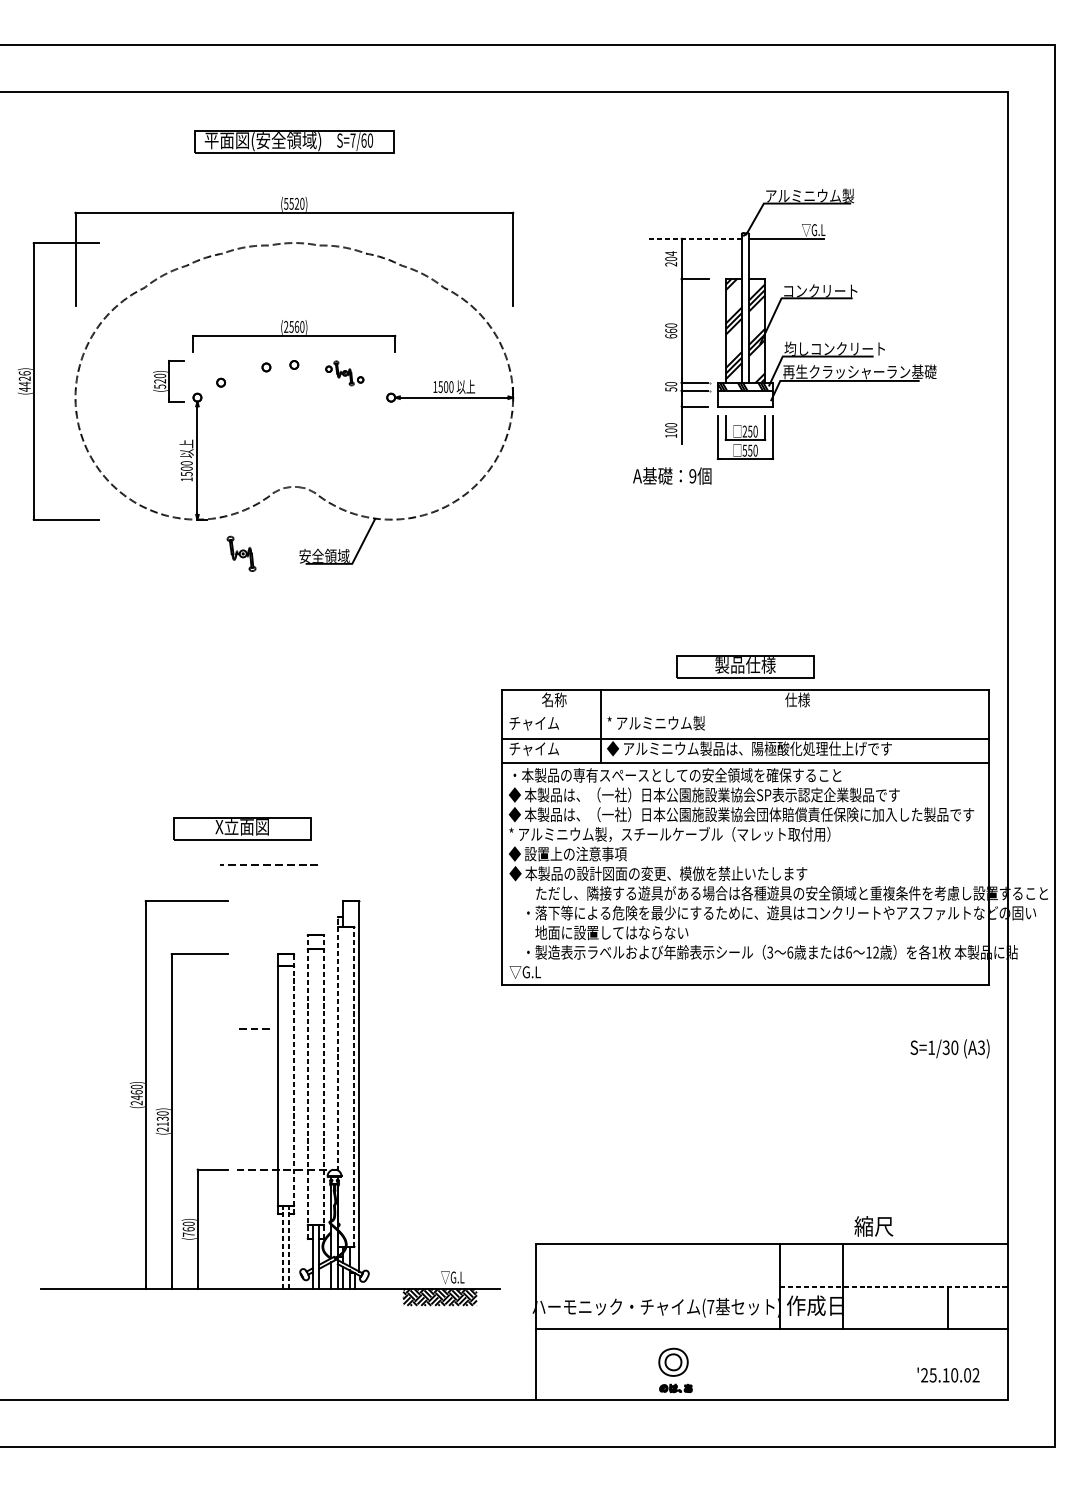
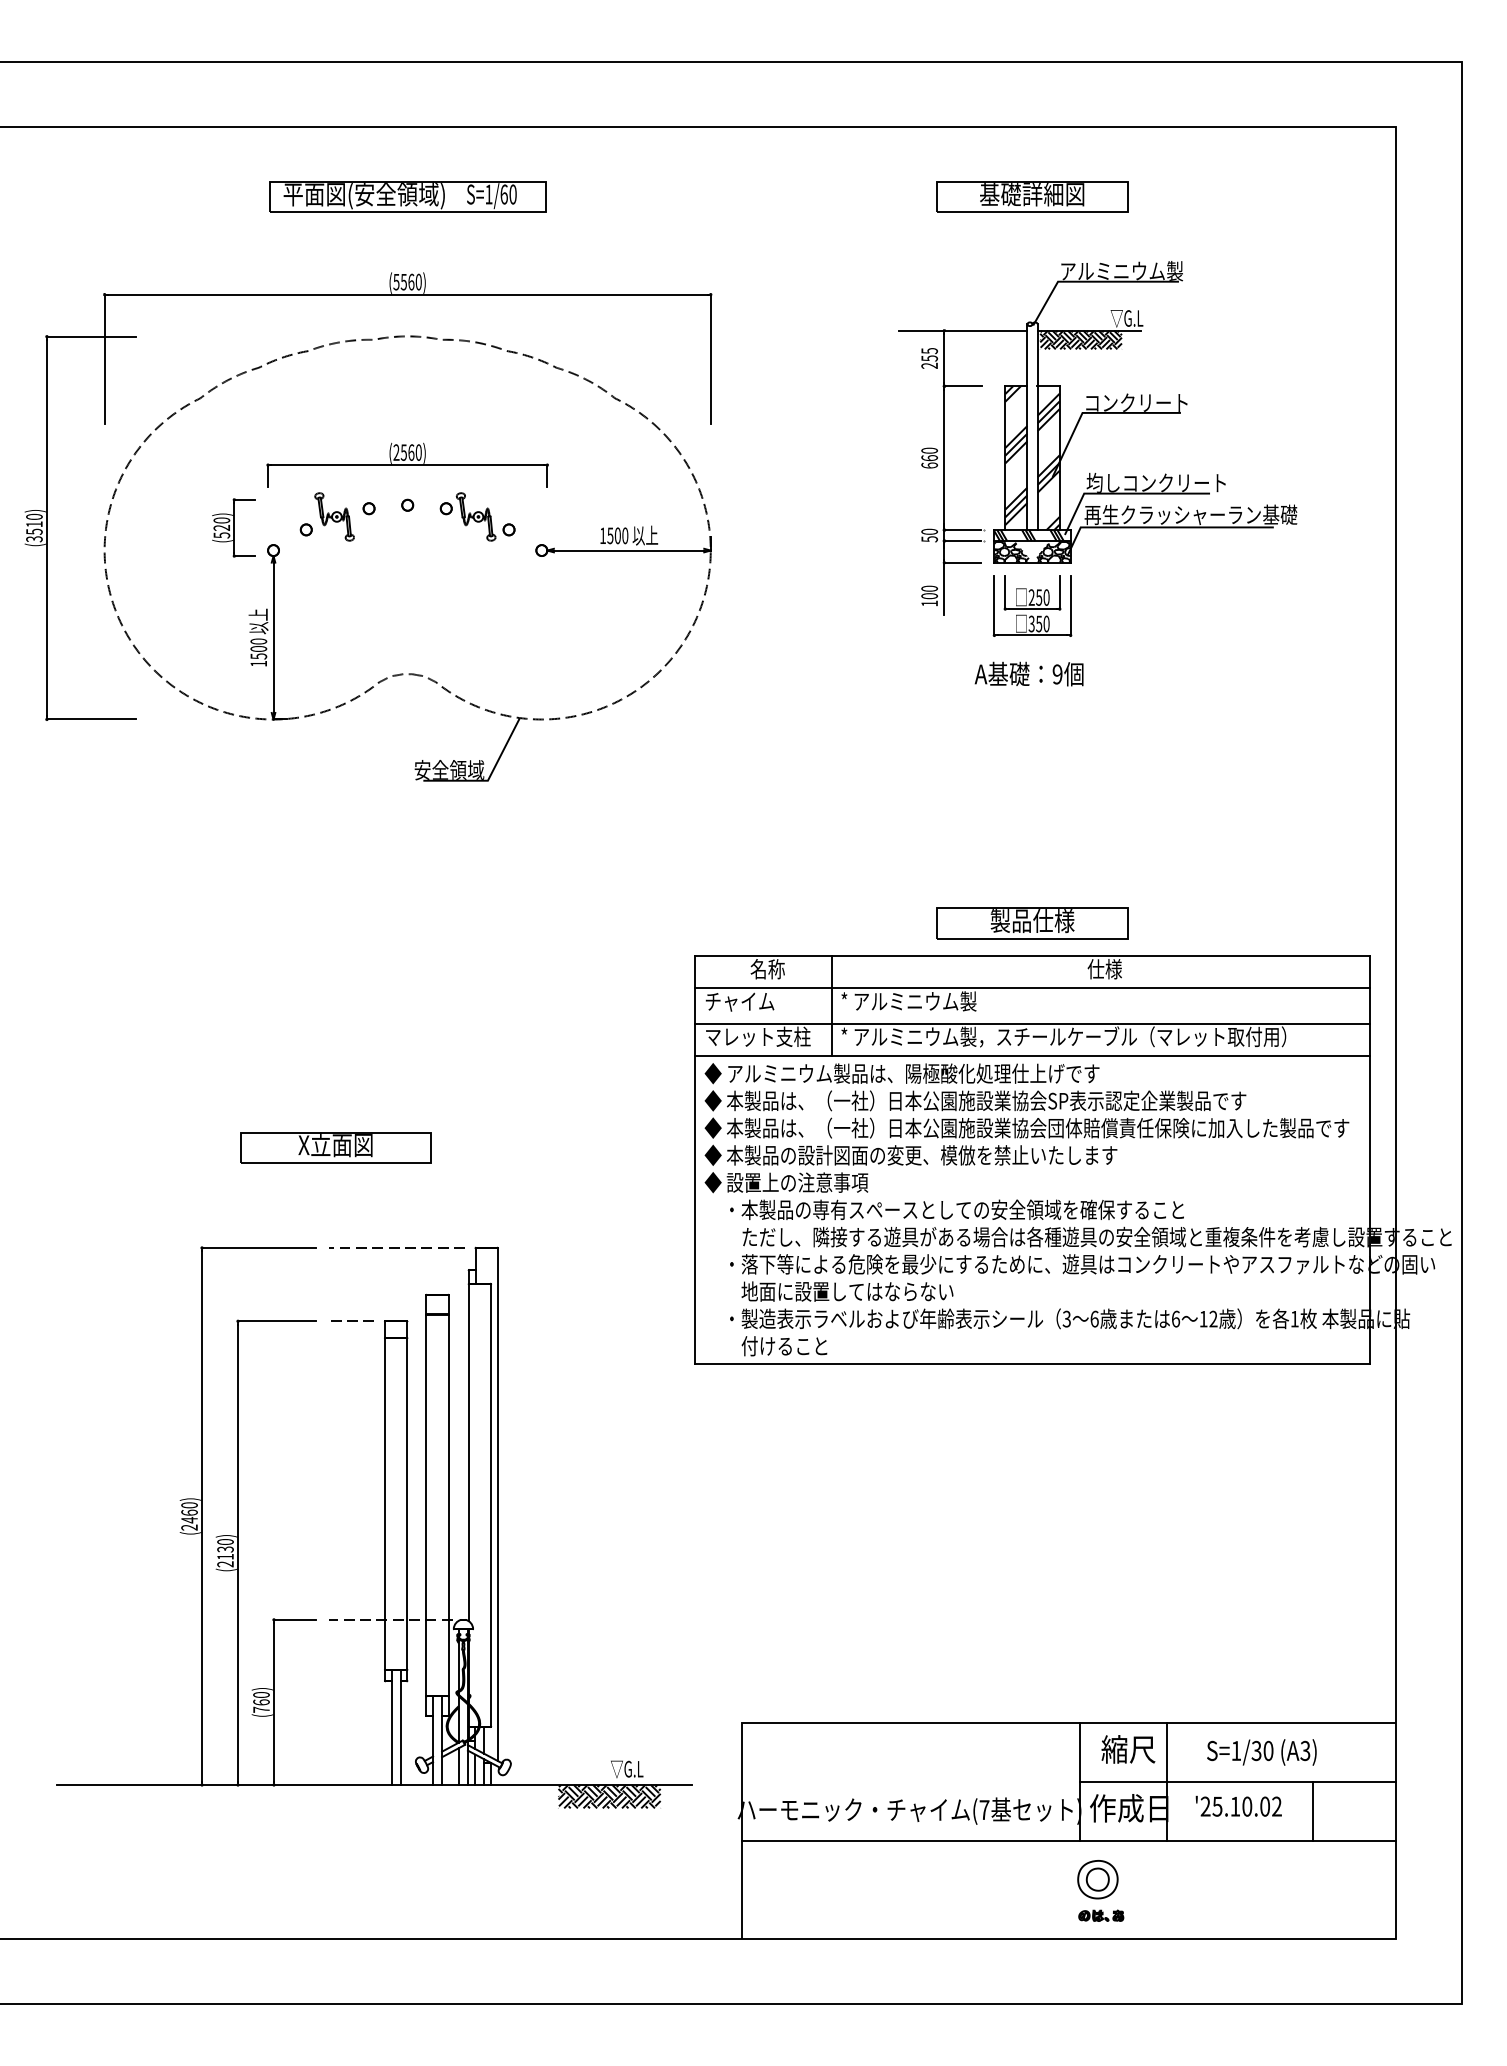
text: (352, 140) -> (488, 194), S=7/60 -> S=1/60
part: (745, 142) -> (1032, 196), added
text: (297, 203) -> (411, 281), (5520) -> (5560)
line: (695, 238) -> (963, 330), dashed -> solid
hatch: (780, 245) -> (1080, 339), added
text: (671, 256) -> (929, 354), 204 -> 255
part: (344, 373) -> (477, 516), size x1.43
text: (24, 381) -> (34, 527), (4426) -> (3510)
hatch: (730, 398) -> (1011, 551), added
hatch: (760, 398) -> (1053, 551), added
text: (744, 450) -> (1031, 623), 550 -> 350
text: (671, 475) -> (1028, 673), moved
part: (241, 553) -> (334, 516), moved
line: (745, 713) -> (1032, 988), added
text: (546, 748) -> (757, 1036), チャイム -> マレット支柱
text: (767, 748) -> (1063, 1036), ◆ アルミニウム製品は、陽極酸化処理仕上げです -> * アルミニウム製，スチールケーブル（マレット取付用）
text: (674, 775) -> (934, 1073), ・本製品の専有スペースとしての安全領域を確保すること -> ◆ アルミニウム製品は、陽極酸化処理仕上げです
text: (669, 833) -> (927, 1154), * アルミニウム製，スチールケーブル（マレット取付用） -> ◆ 本製品の設計図面の変更、模倣を禁止いたします
line: (268, 864) -> (396, 1247), moved
text: (681, 873) -> (944, 1209), ◆ 本製品の設計図面の変更、模倣を禁止いたします -> ・本製品の専有スペースとしての安全領域を確保すること
text: (553, 972) -> (766, 1346), ▽G.L -> 付けること
line: (254, 1027) -> (352, 1320), moved
line: (338, 1043) -> (468, 1445), dashed -> solid
text: (949, 1048) -> (1261, 1752), moved
line: (294, 1084) -> (407, 1501), dashed -> solid
line: (307, 1086) -> (426, 1504), dashed -> solid
line: (323, 1086) -> (448, 1504), dashed -> solid
line: (354, 1086) -> (490, 1504), dashed -> solid
text: (873, 1226) -> (1128, 1749), moved
line: (282, 1247) -> (391, 1727), dashed -> solid
line: (289, 1247) -> (400, 1727), dashed -> solid
line: (894, 1286) -> (1238, 1781), dashed -> solid
part: (675, 1370) -> (1100, 1890), moved
text: (948, 1374) -> (1238, 1805), moved

